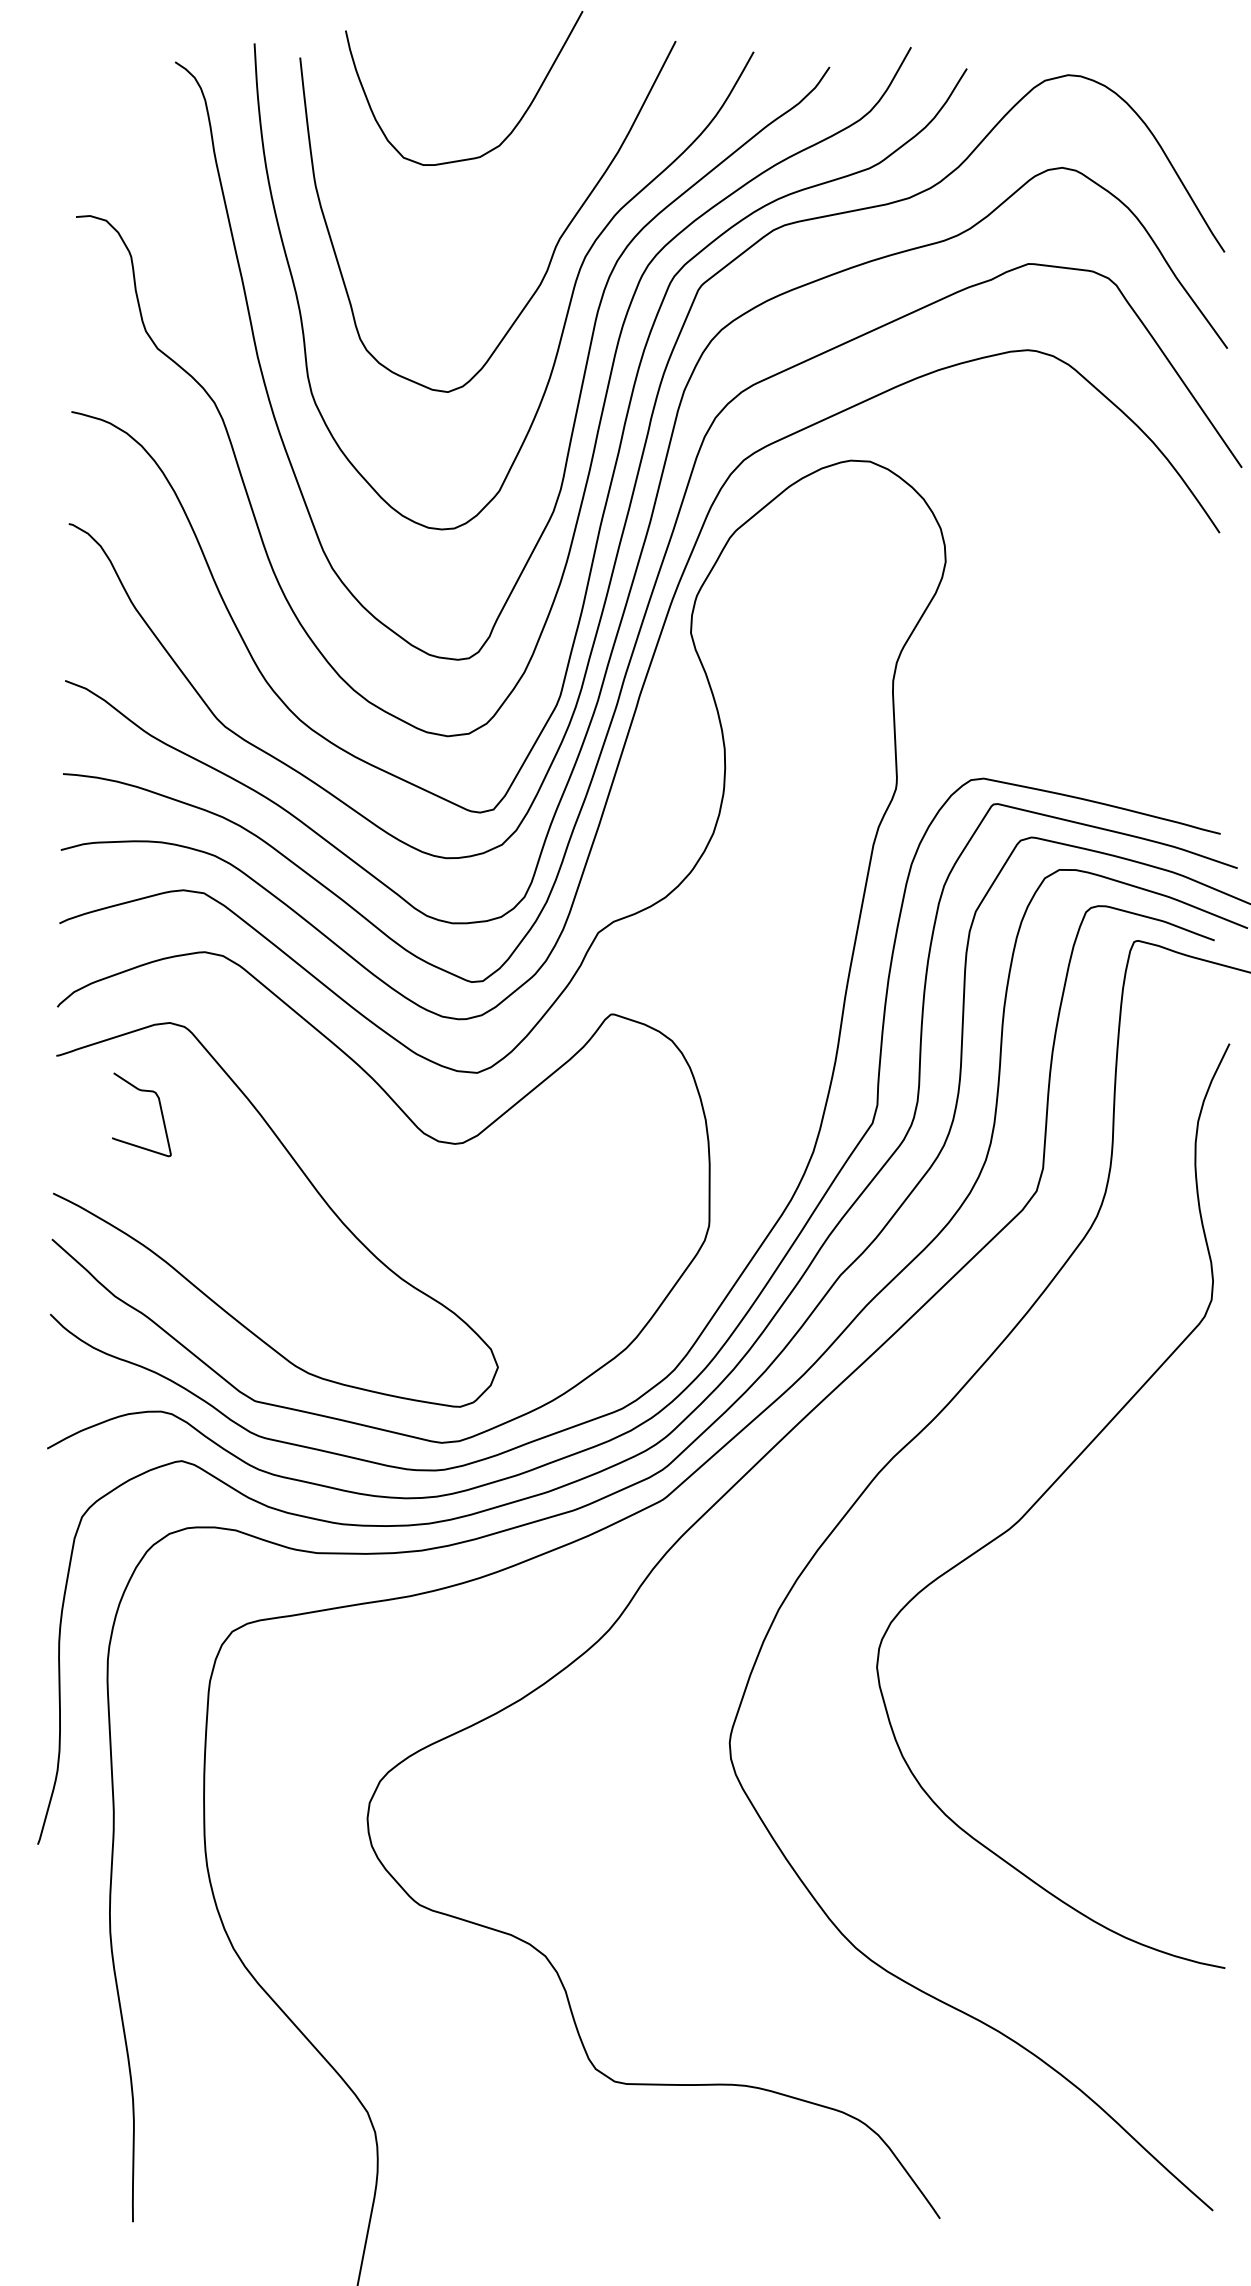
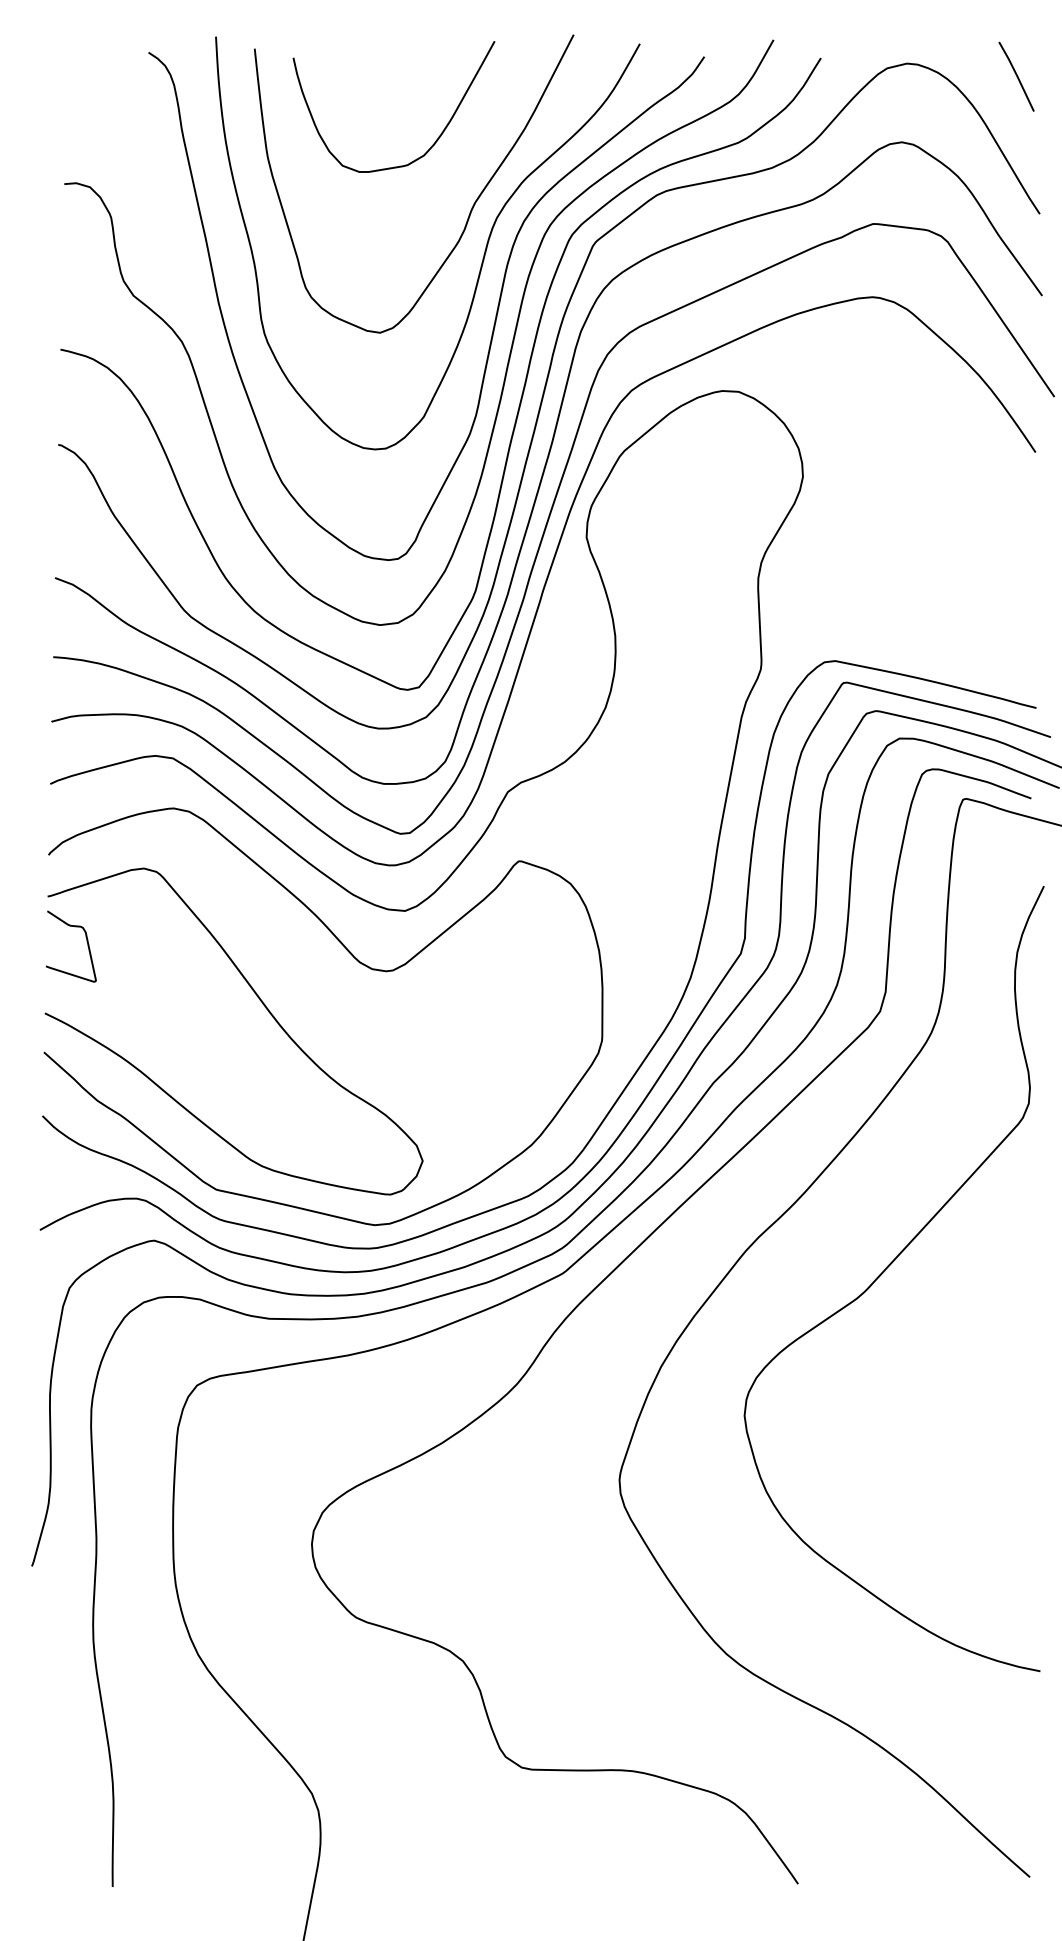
line: (1197, 90) -> (1016, 76), added
curve: (513, 127) -> (435, 140), moved
curve: (159, 1108) -> (86, 941), moved

